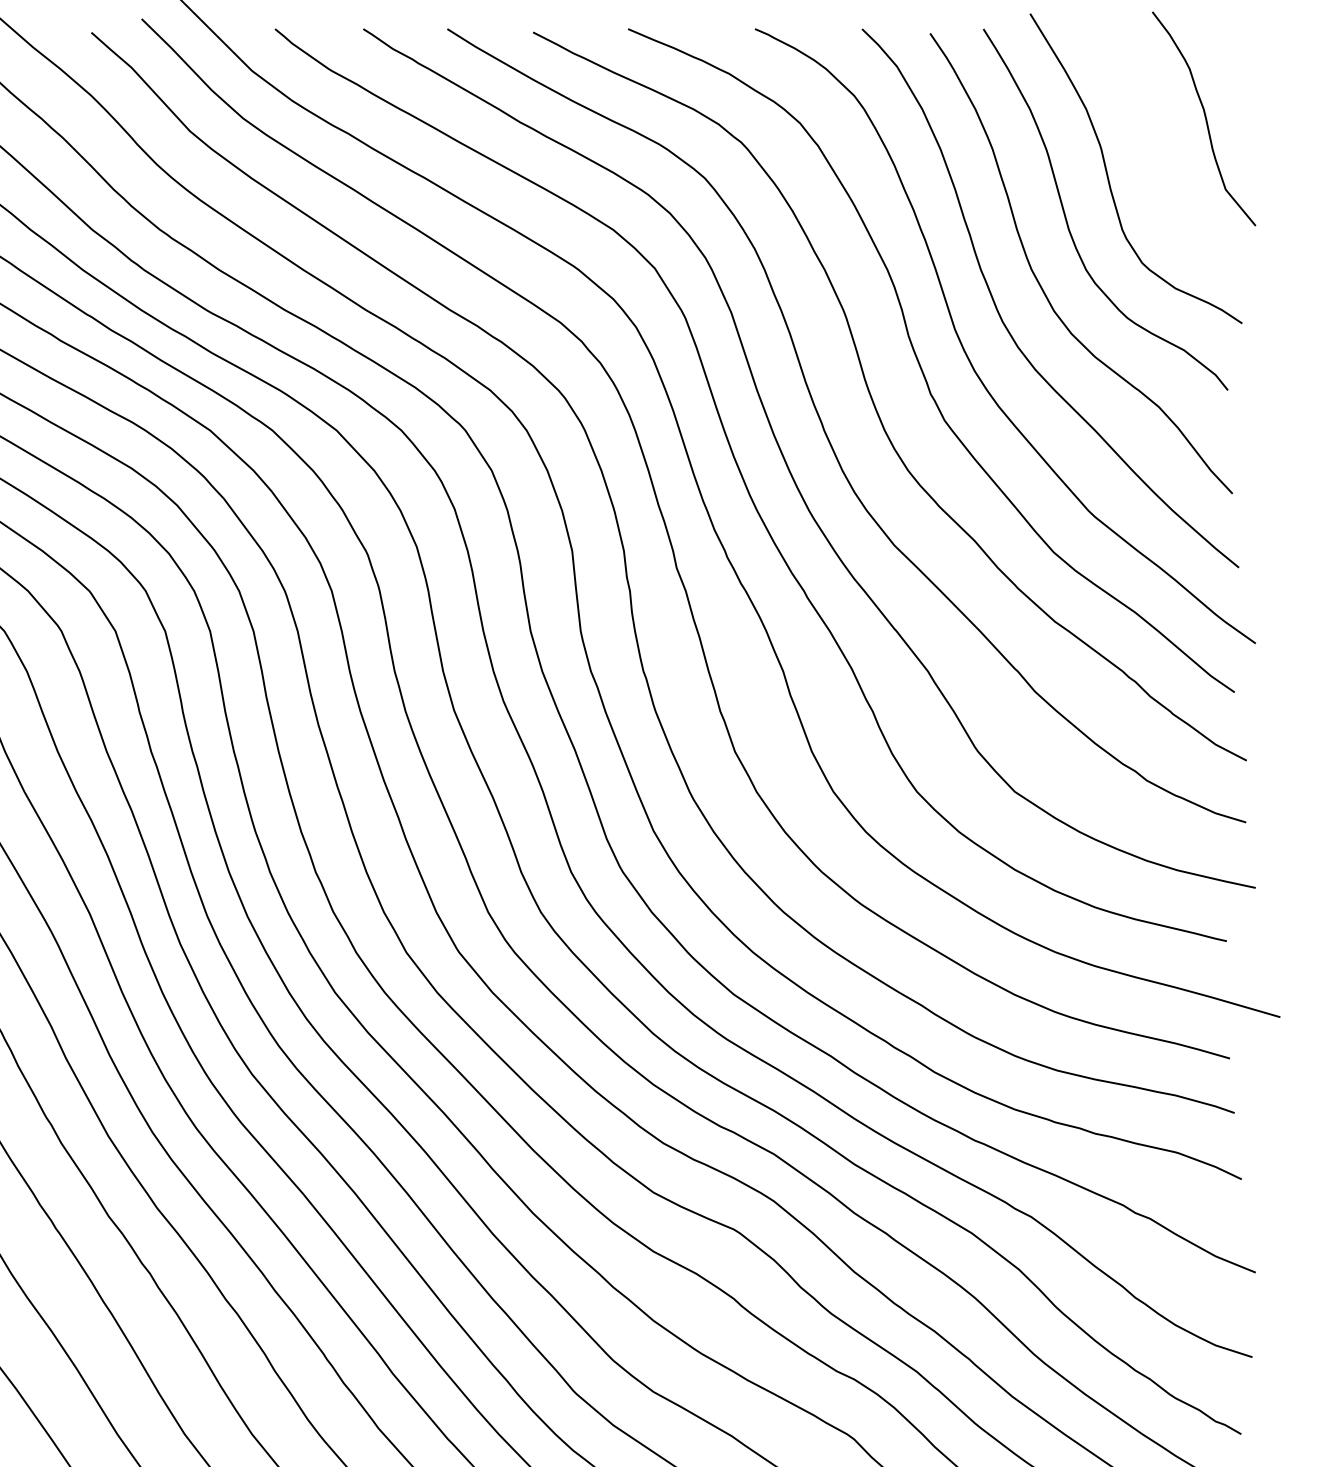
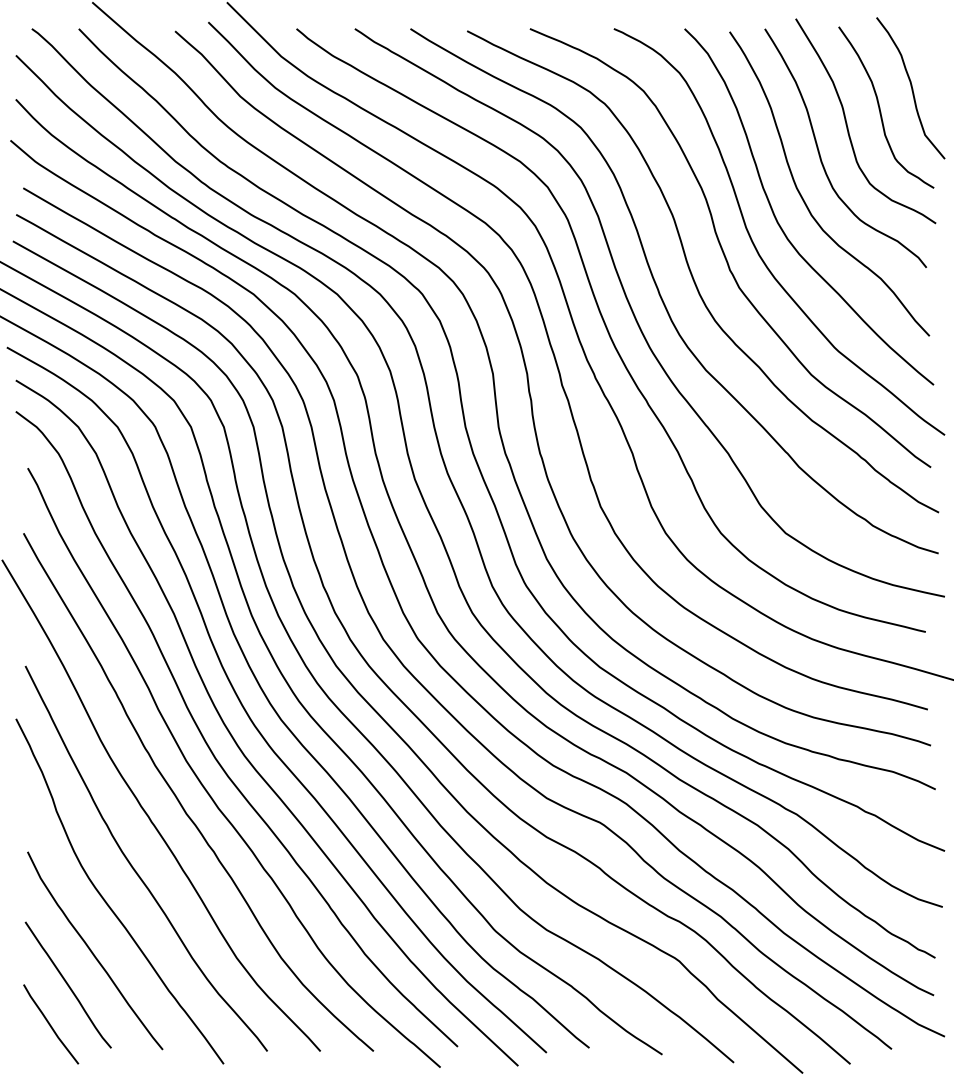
curve: (1158, 147) -> (880, 107), added

